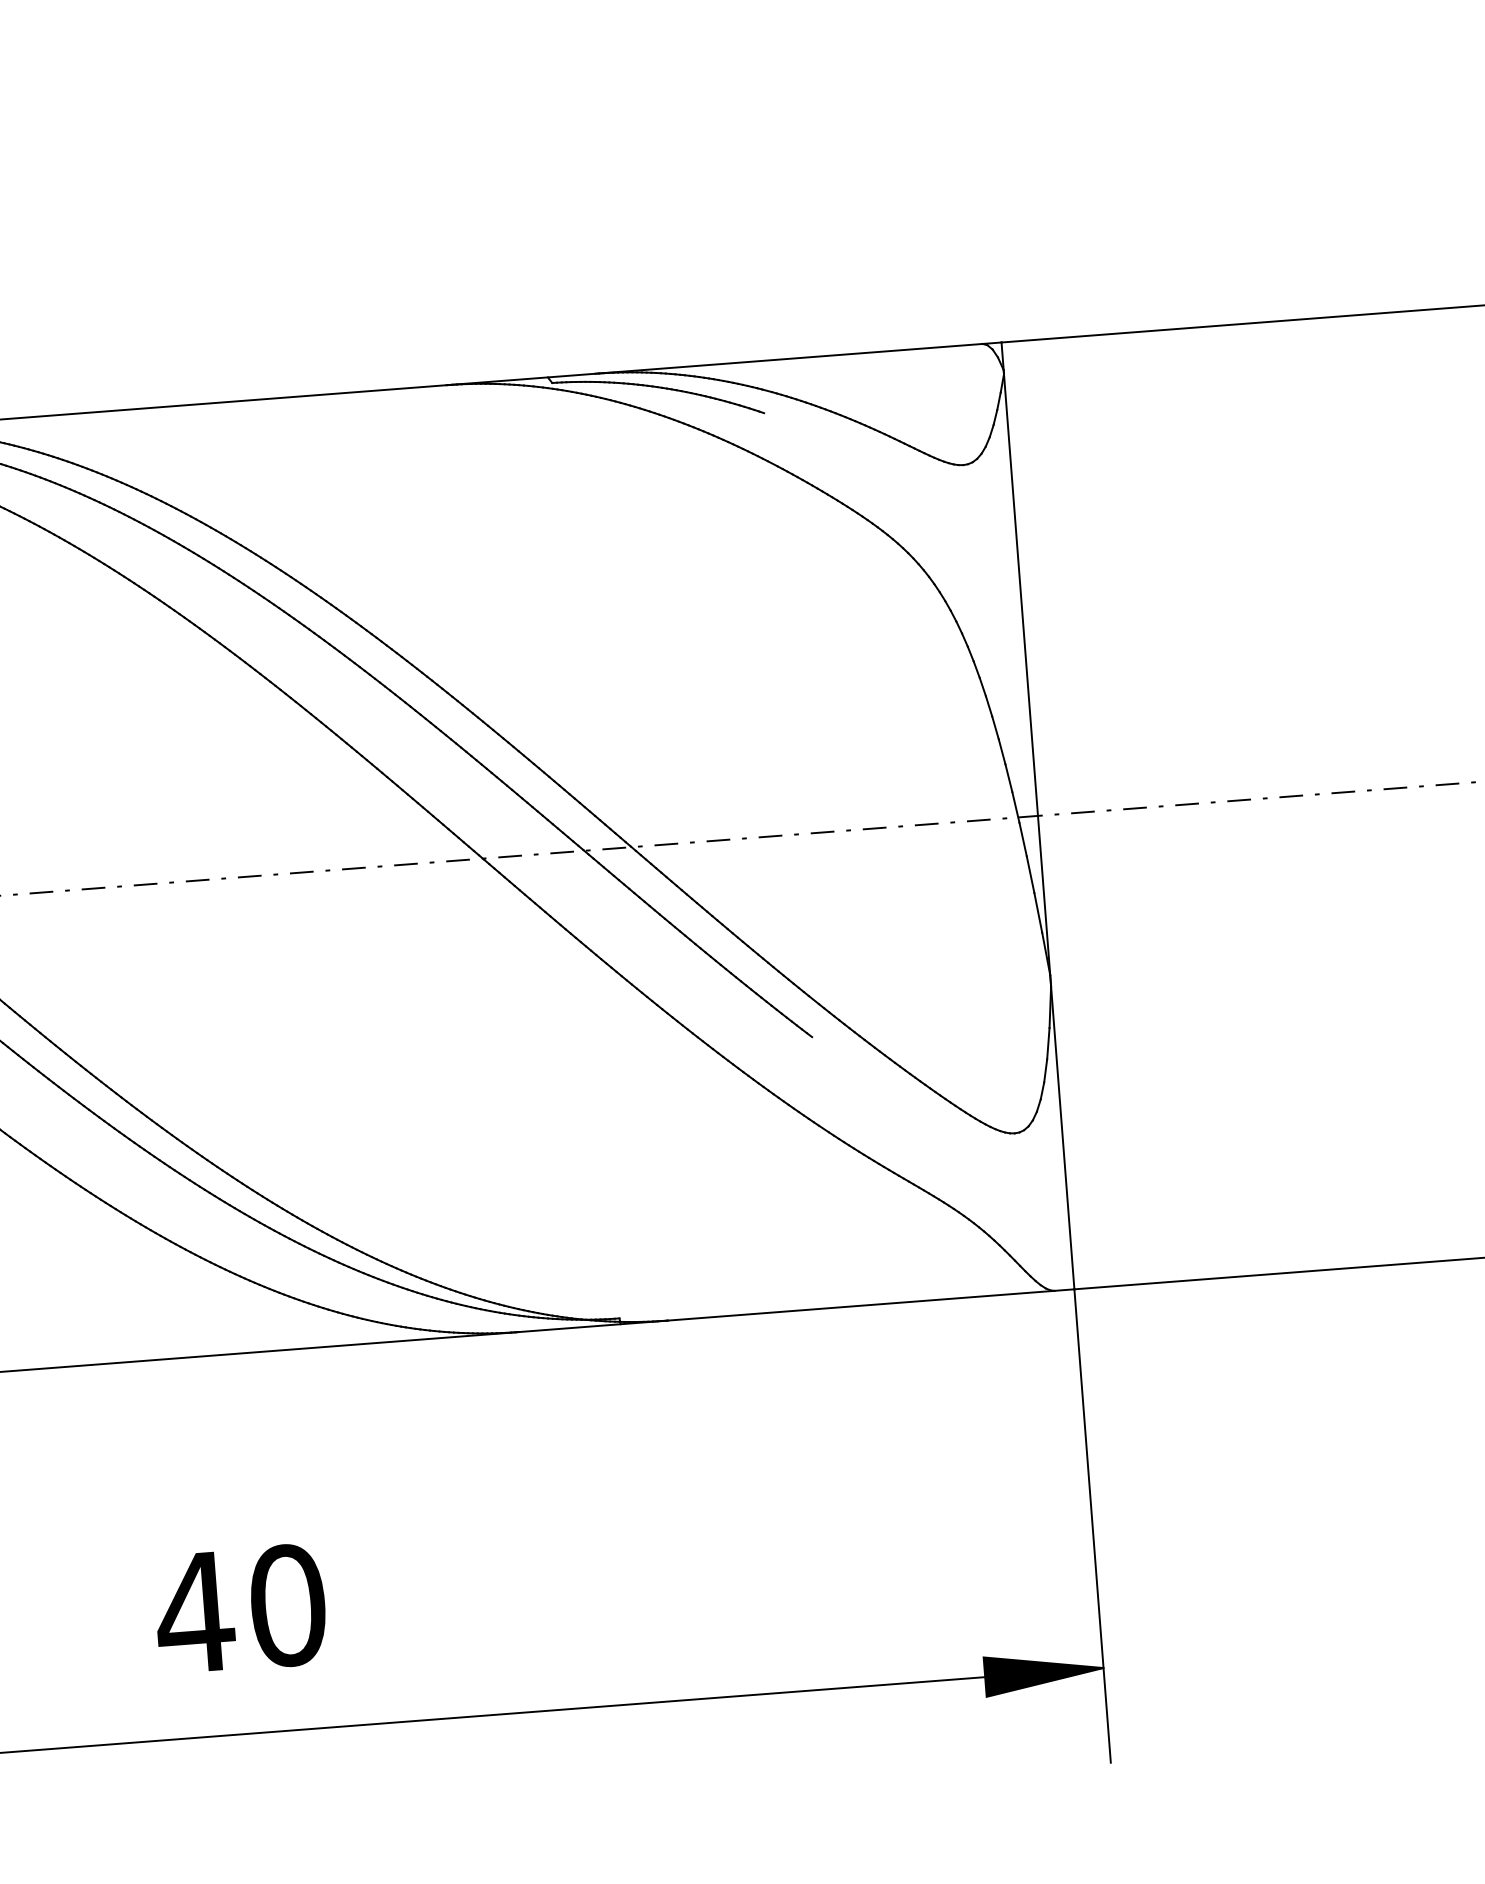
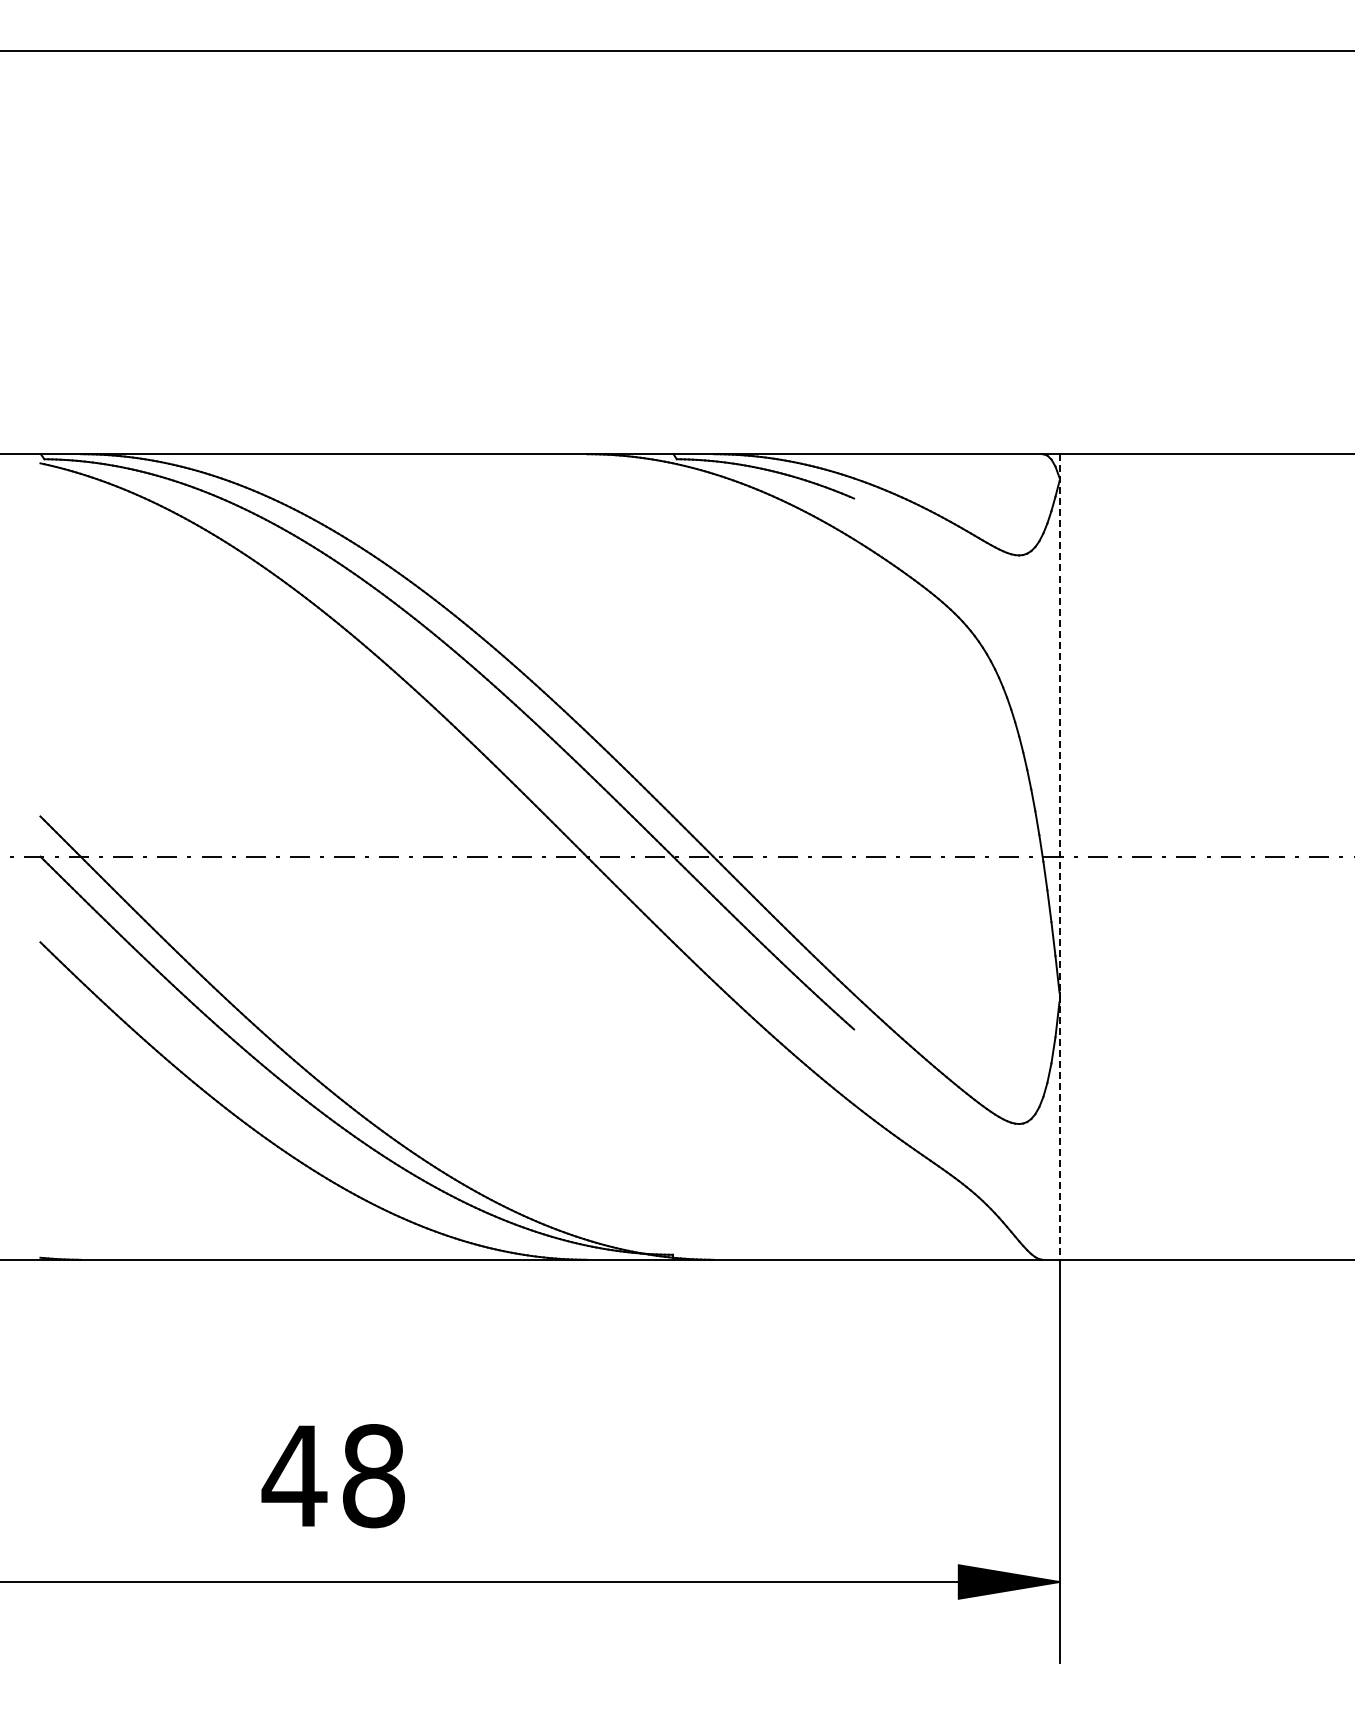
line: (1038, 816) -> (1059, 857), solid -> dashed
text: (287, 1606) -> (373, 1476), 40 -> 48

